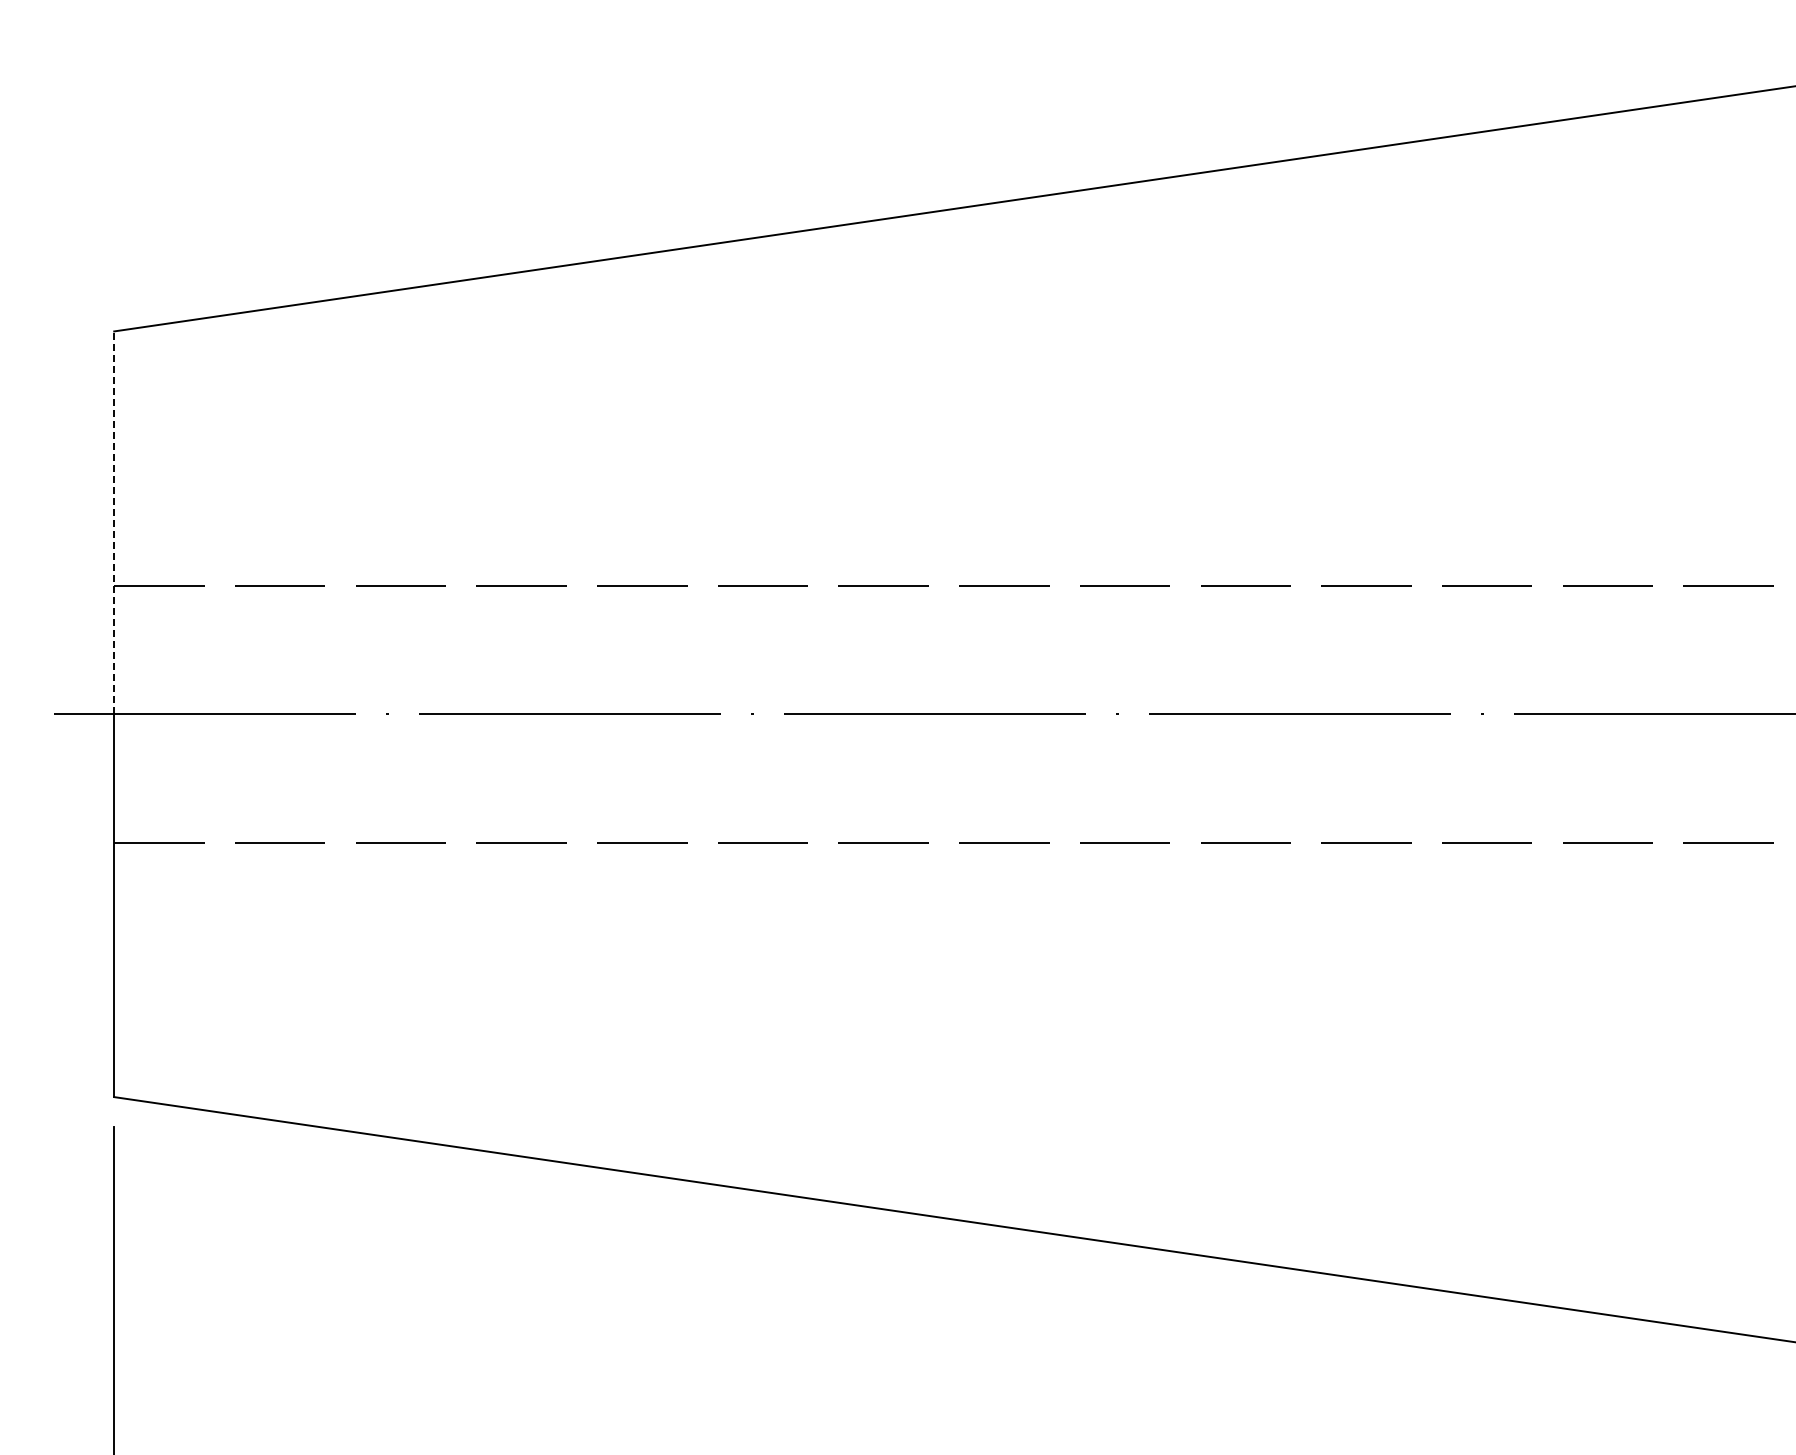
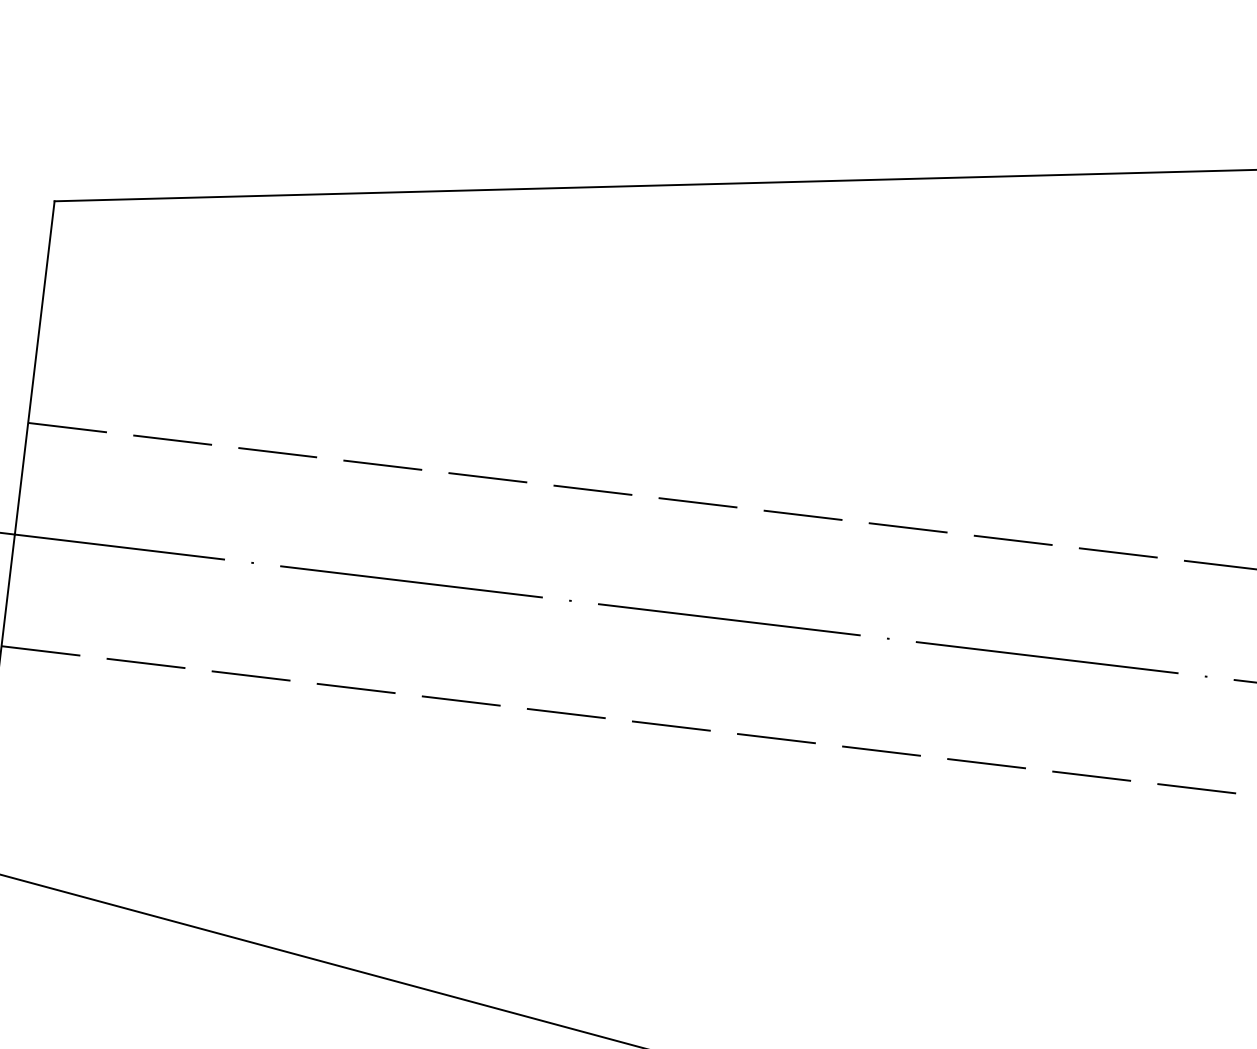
line: (114, 522) -> (35, 367), dashed -> solid

